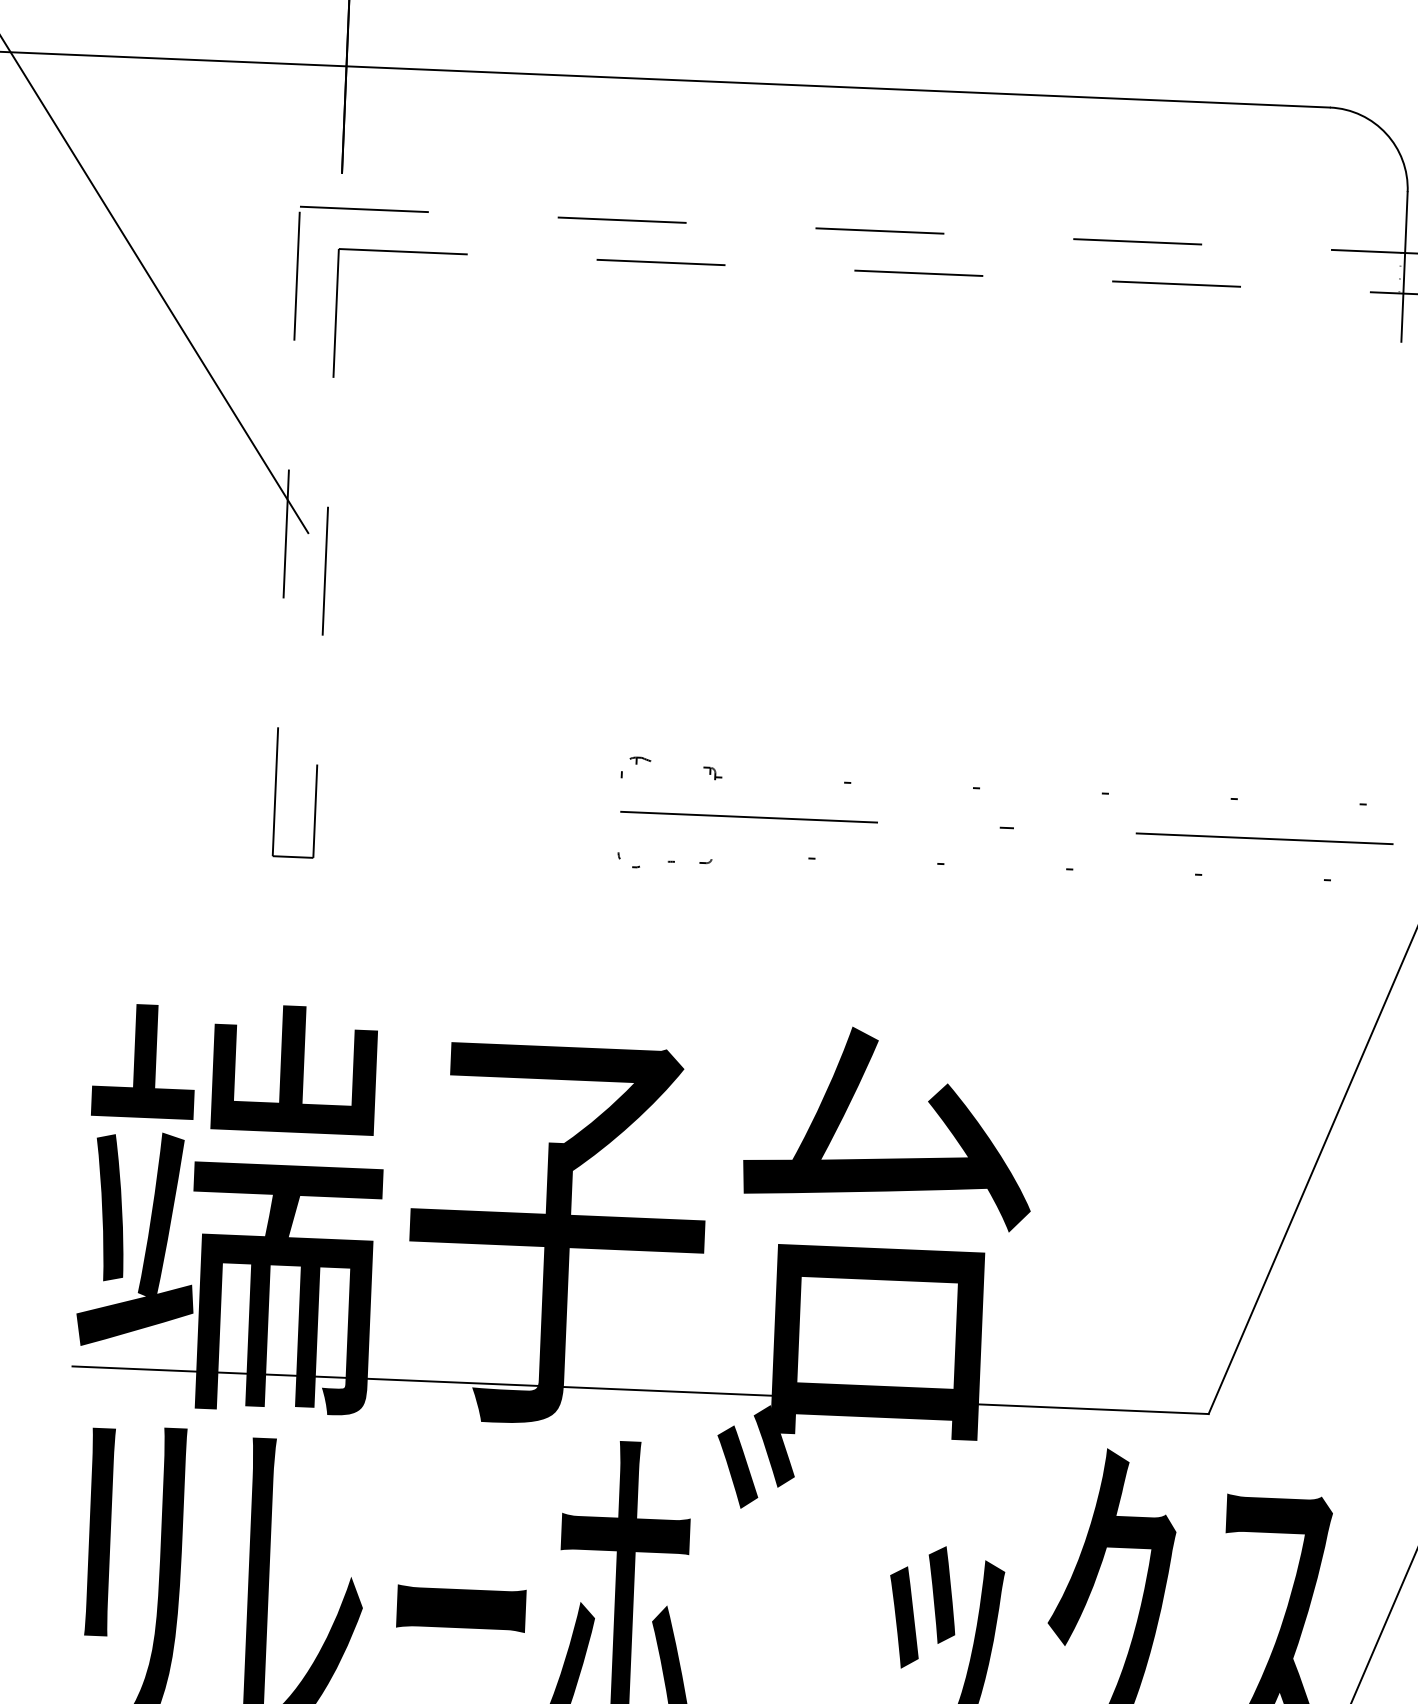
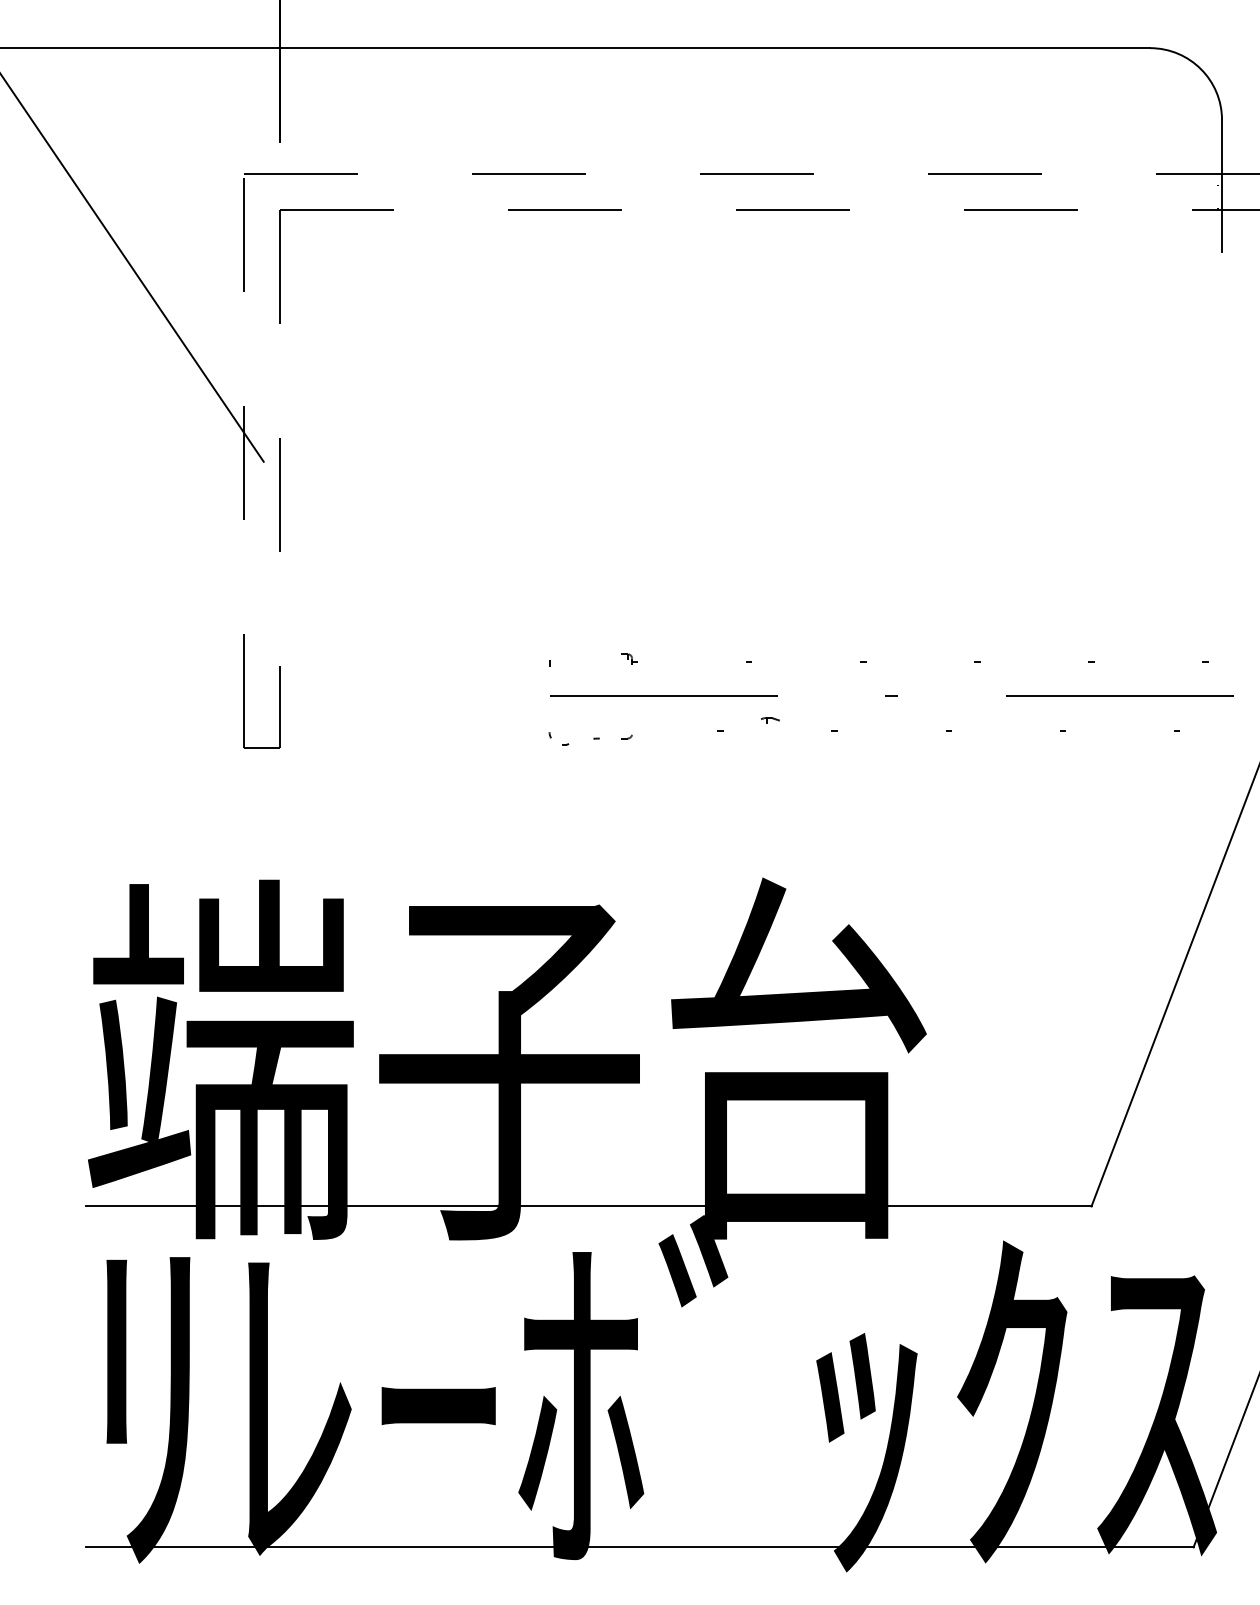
part: (640, 760) -> (770, 720), moved

